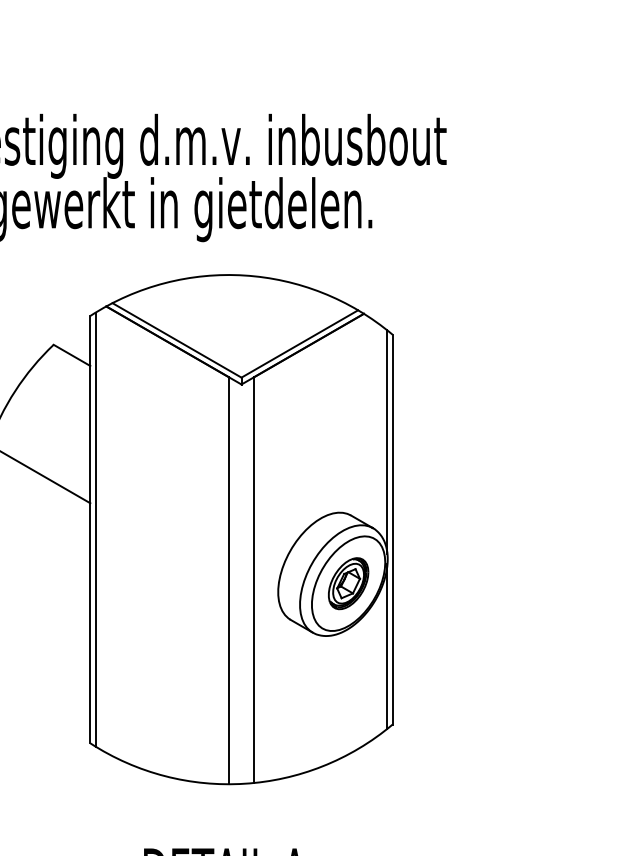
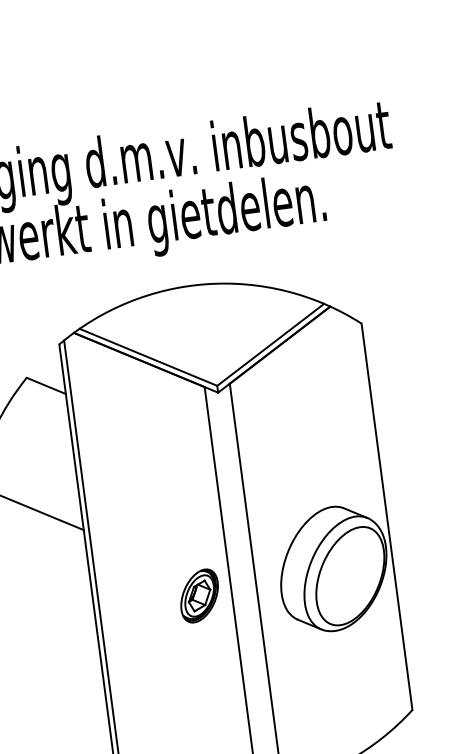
line: (387, 442) -> (370, 431), removed
part: (348, 583) -> (199, 595), moved
line: (387, 646) -> (397, 633), removed

